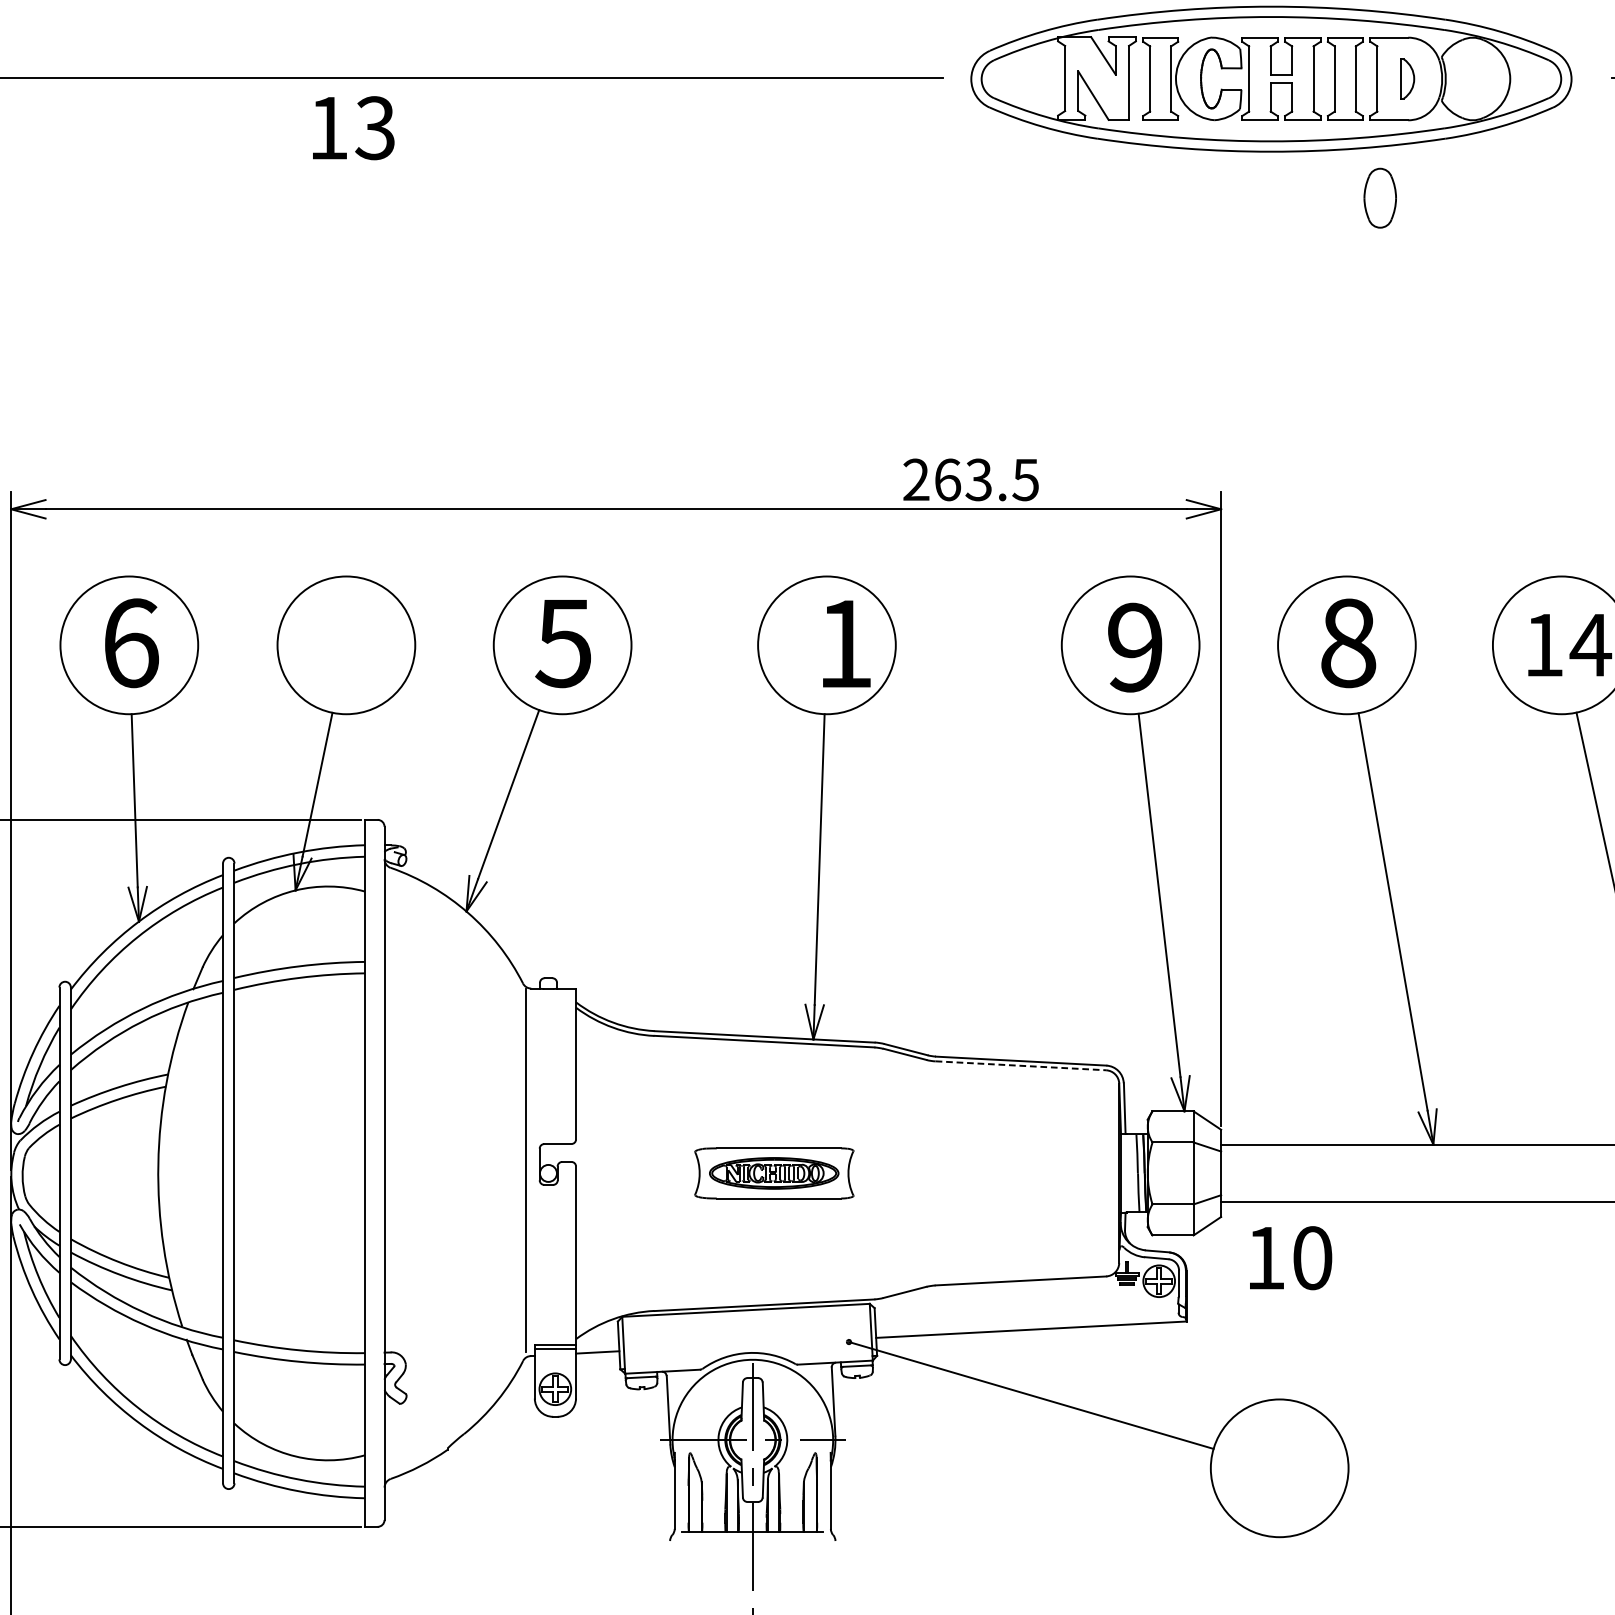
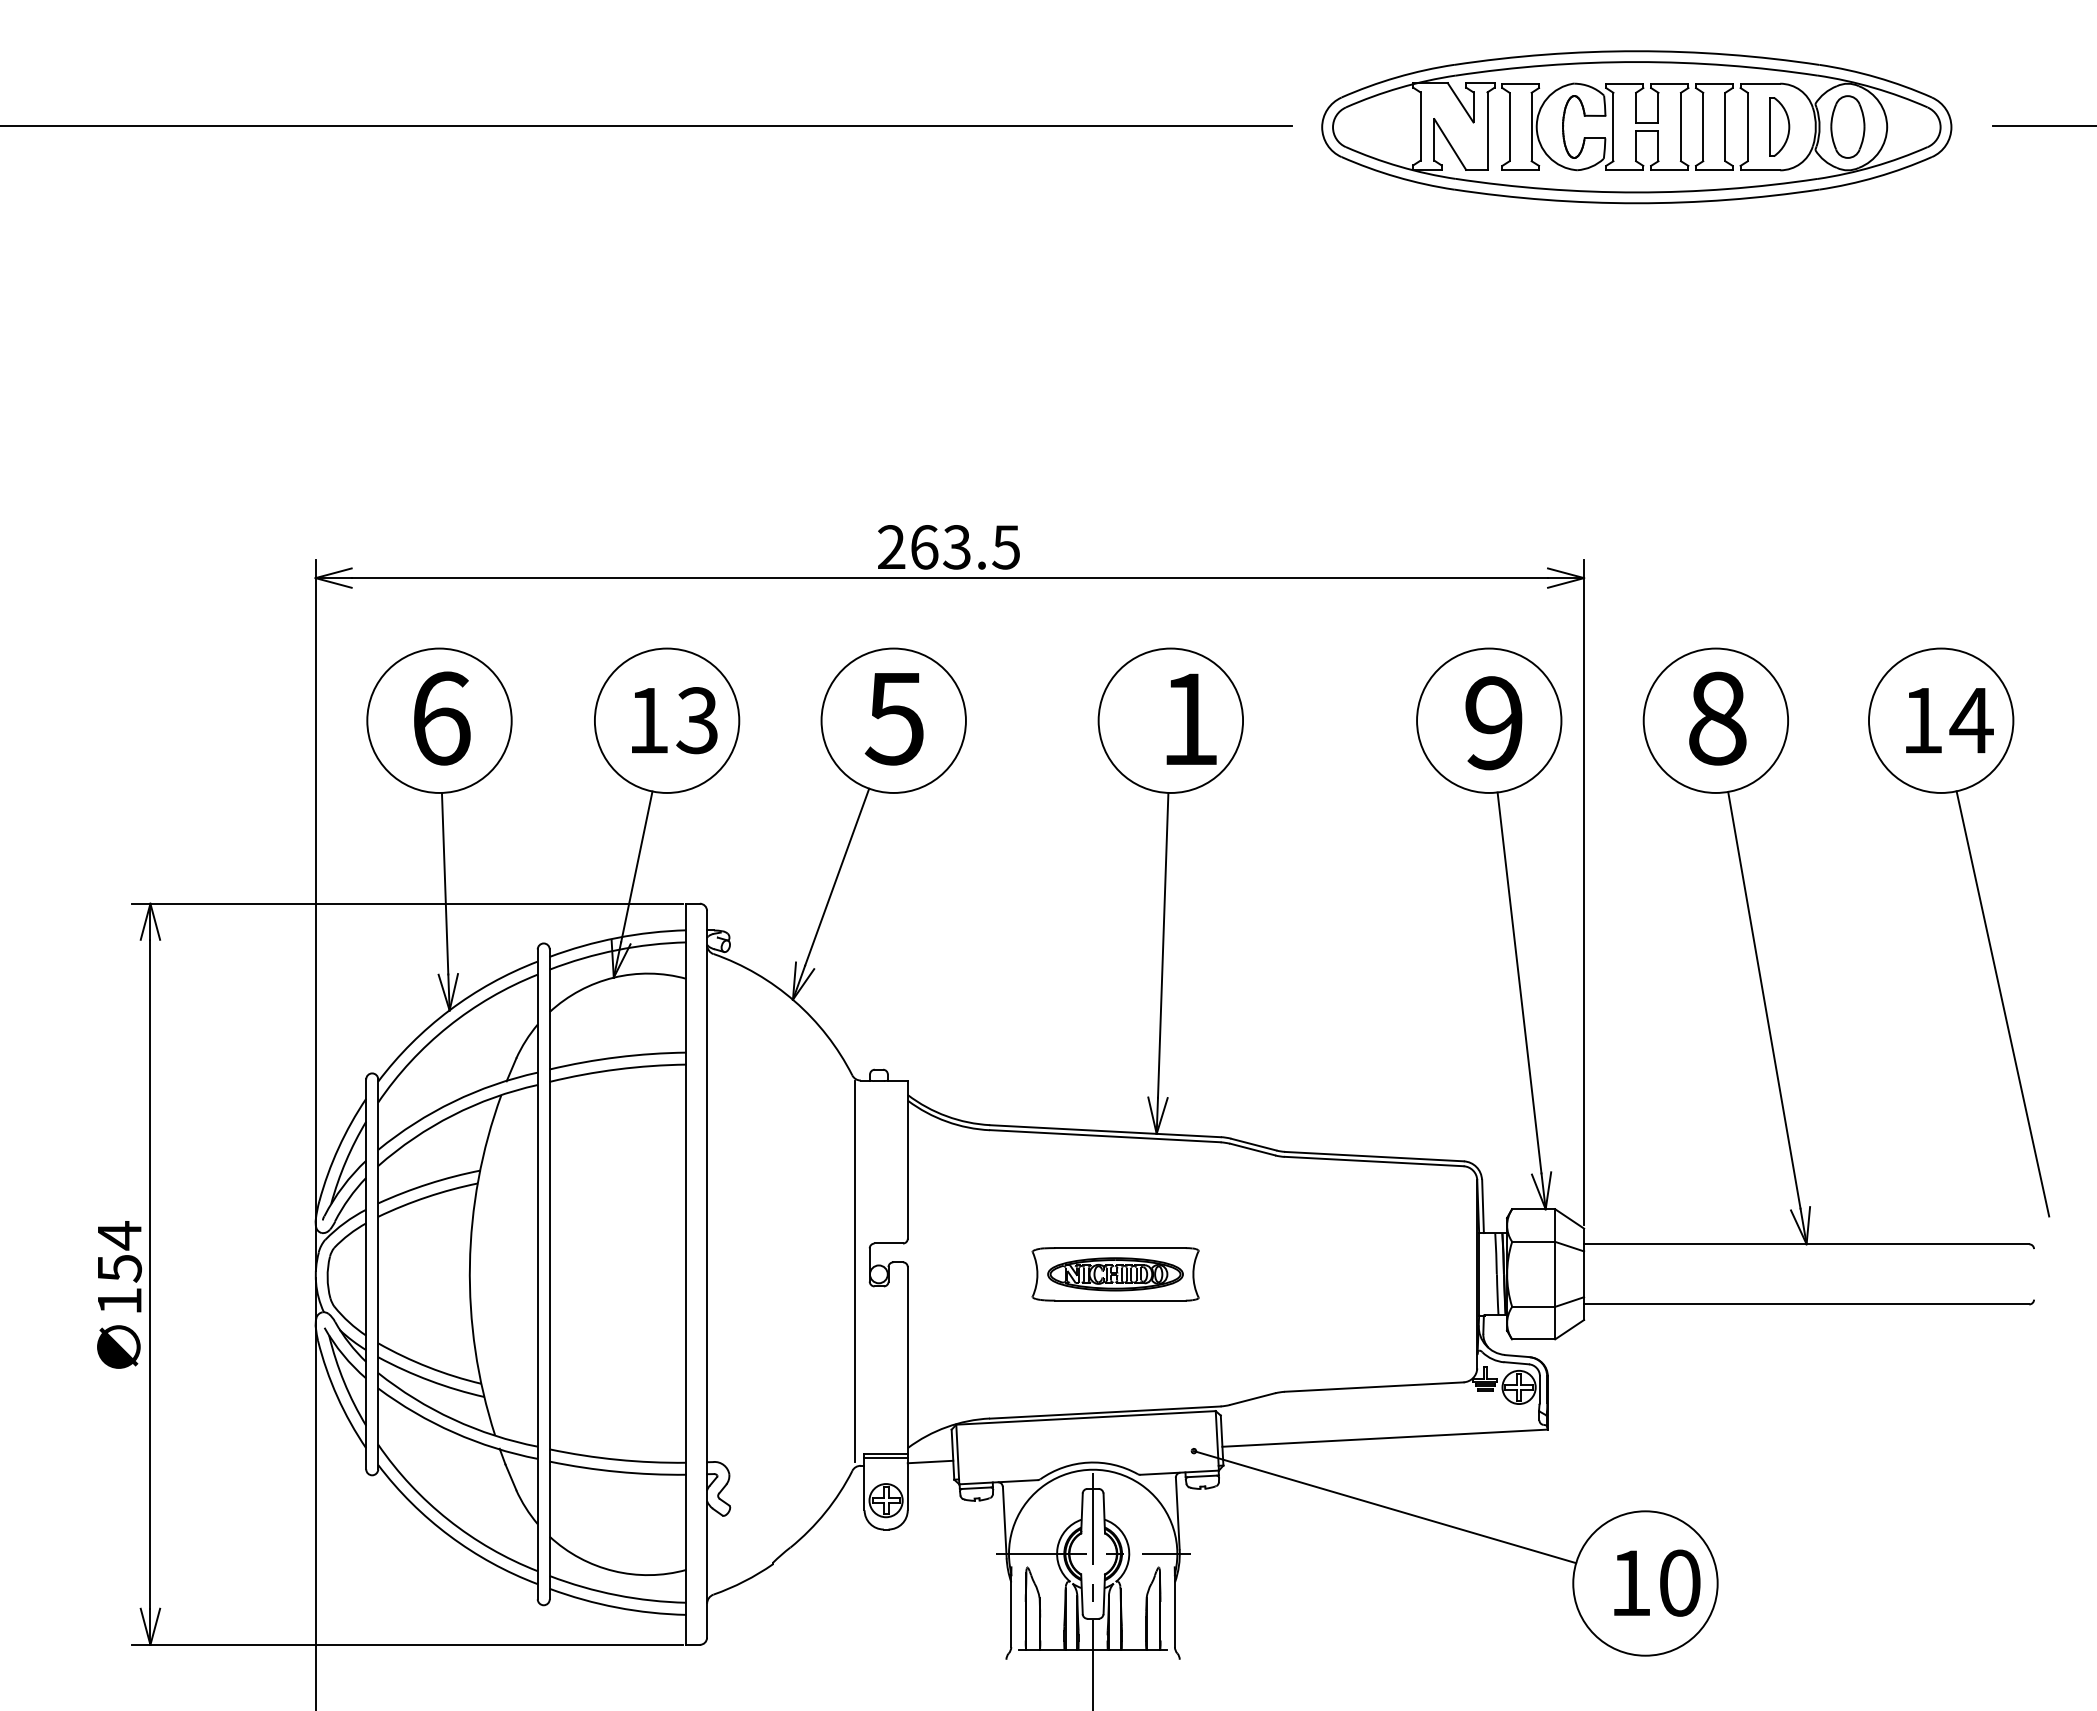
part: (1407, 78) -> (1779, 126), size x1.43
text: (353, 128) -> (674, 720), moved
part: (1379, 197) -> (1847, 126), moved
text: (970, 480) -> (948, 547), moved
line: (1021, 1065) -> (1374, 1161), dashed -> solid
text: (1291, 1257) -> (1657, 1582), moved

